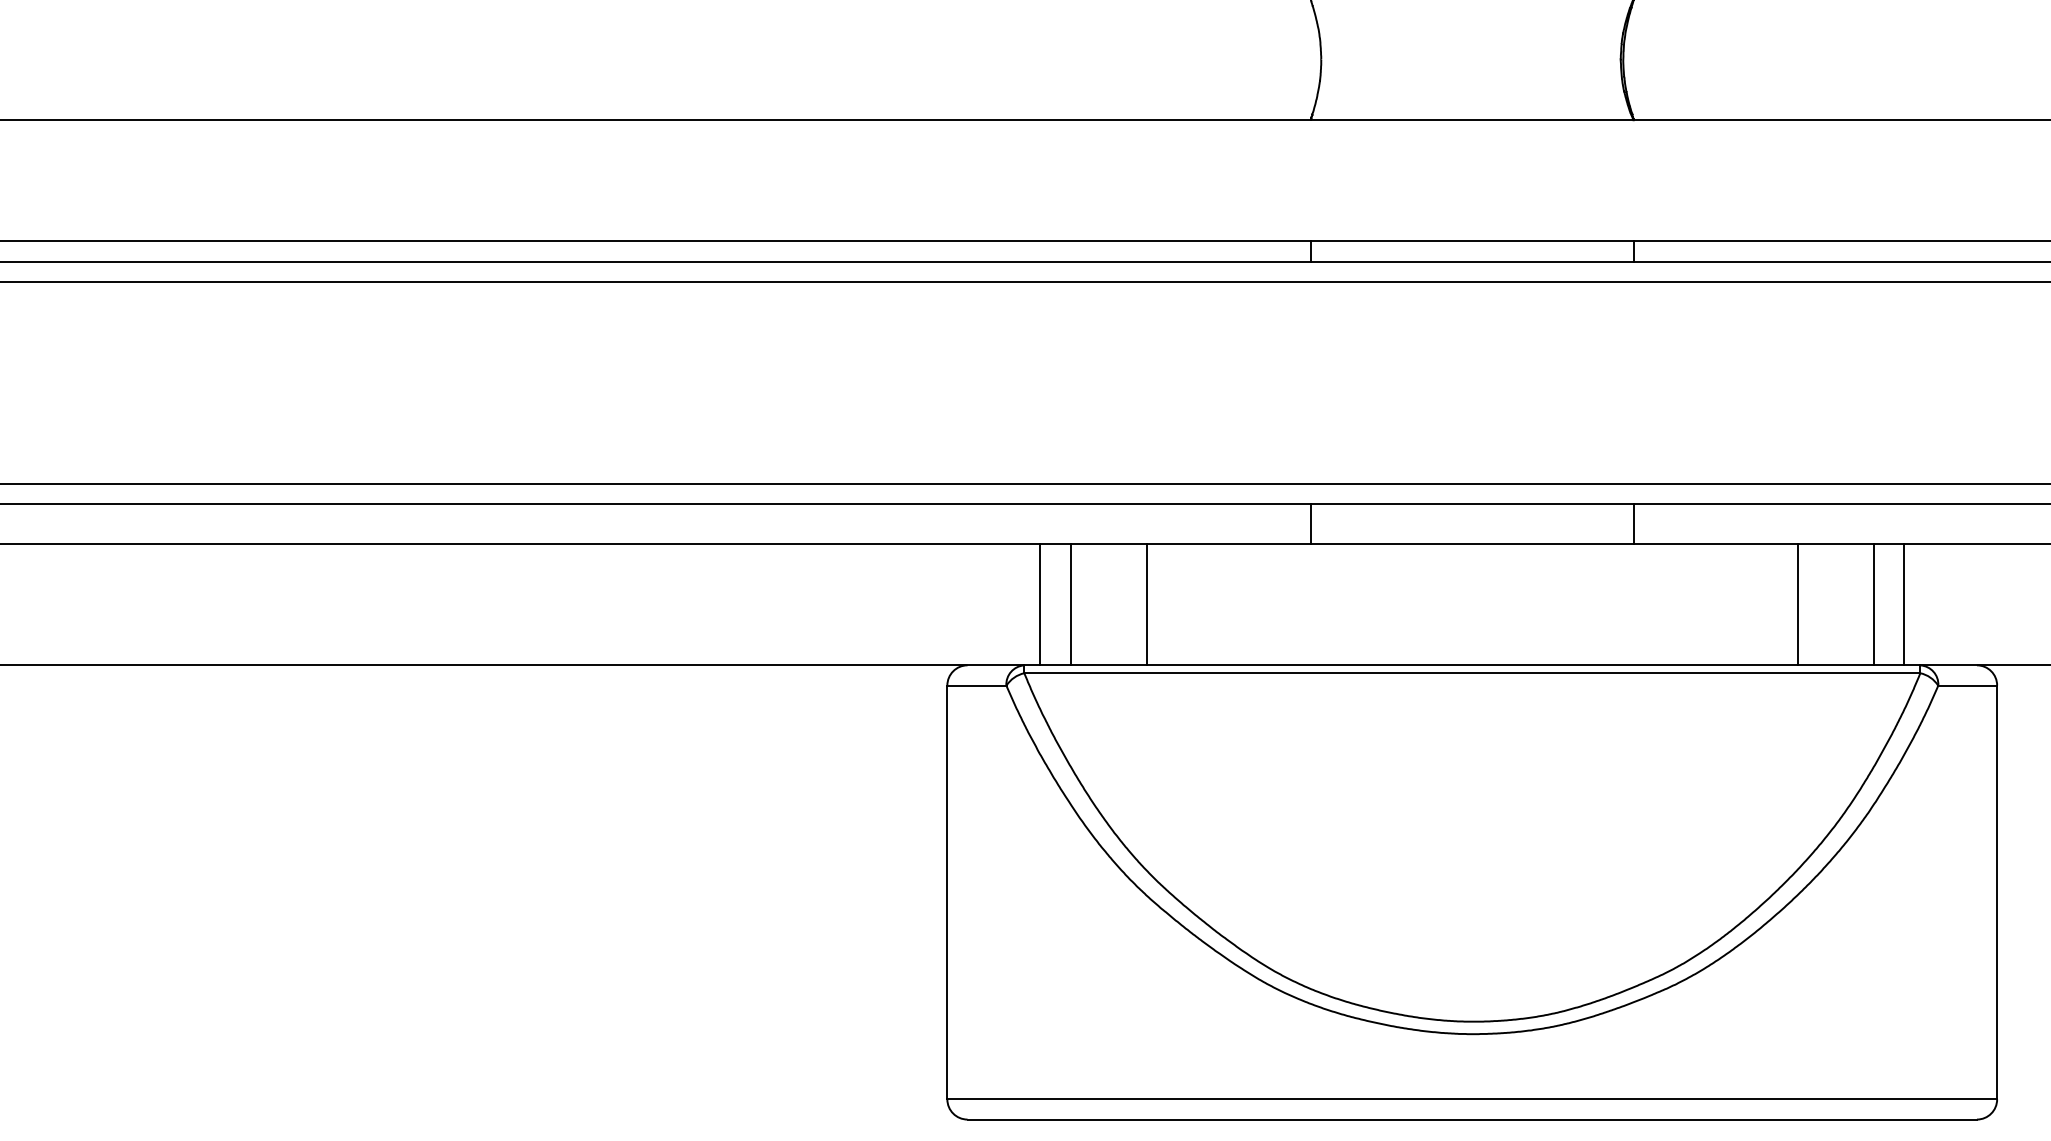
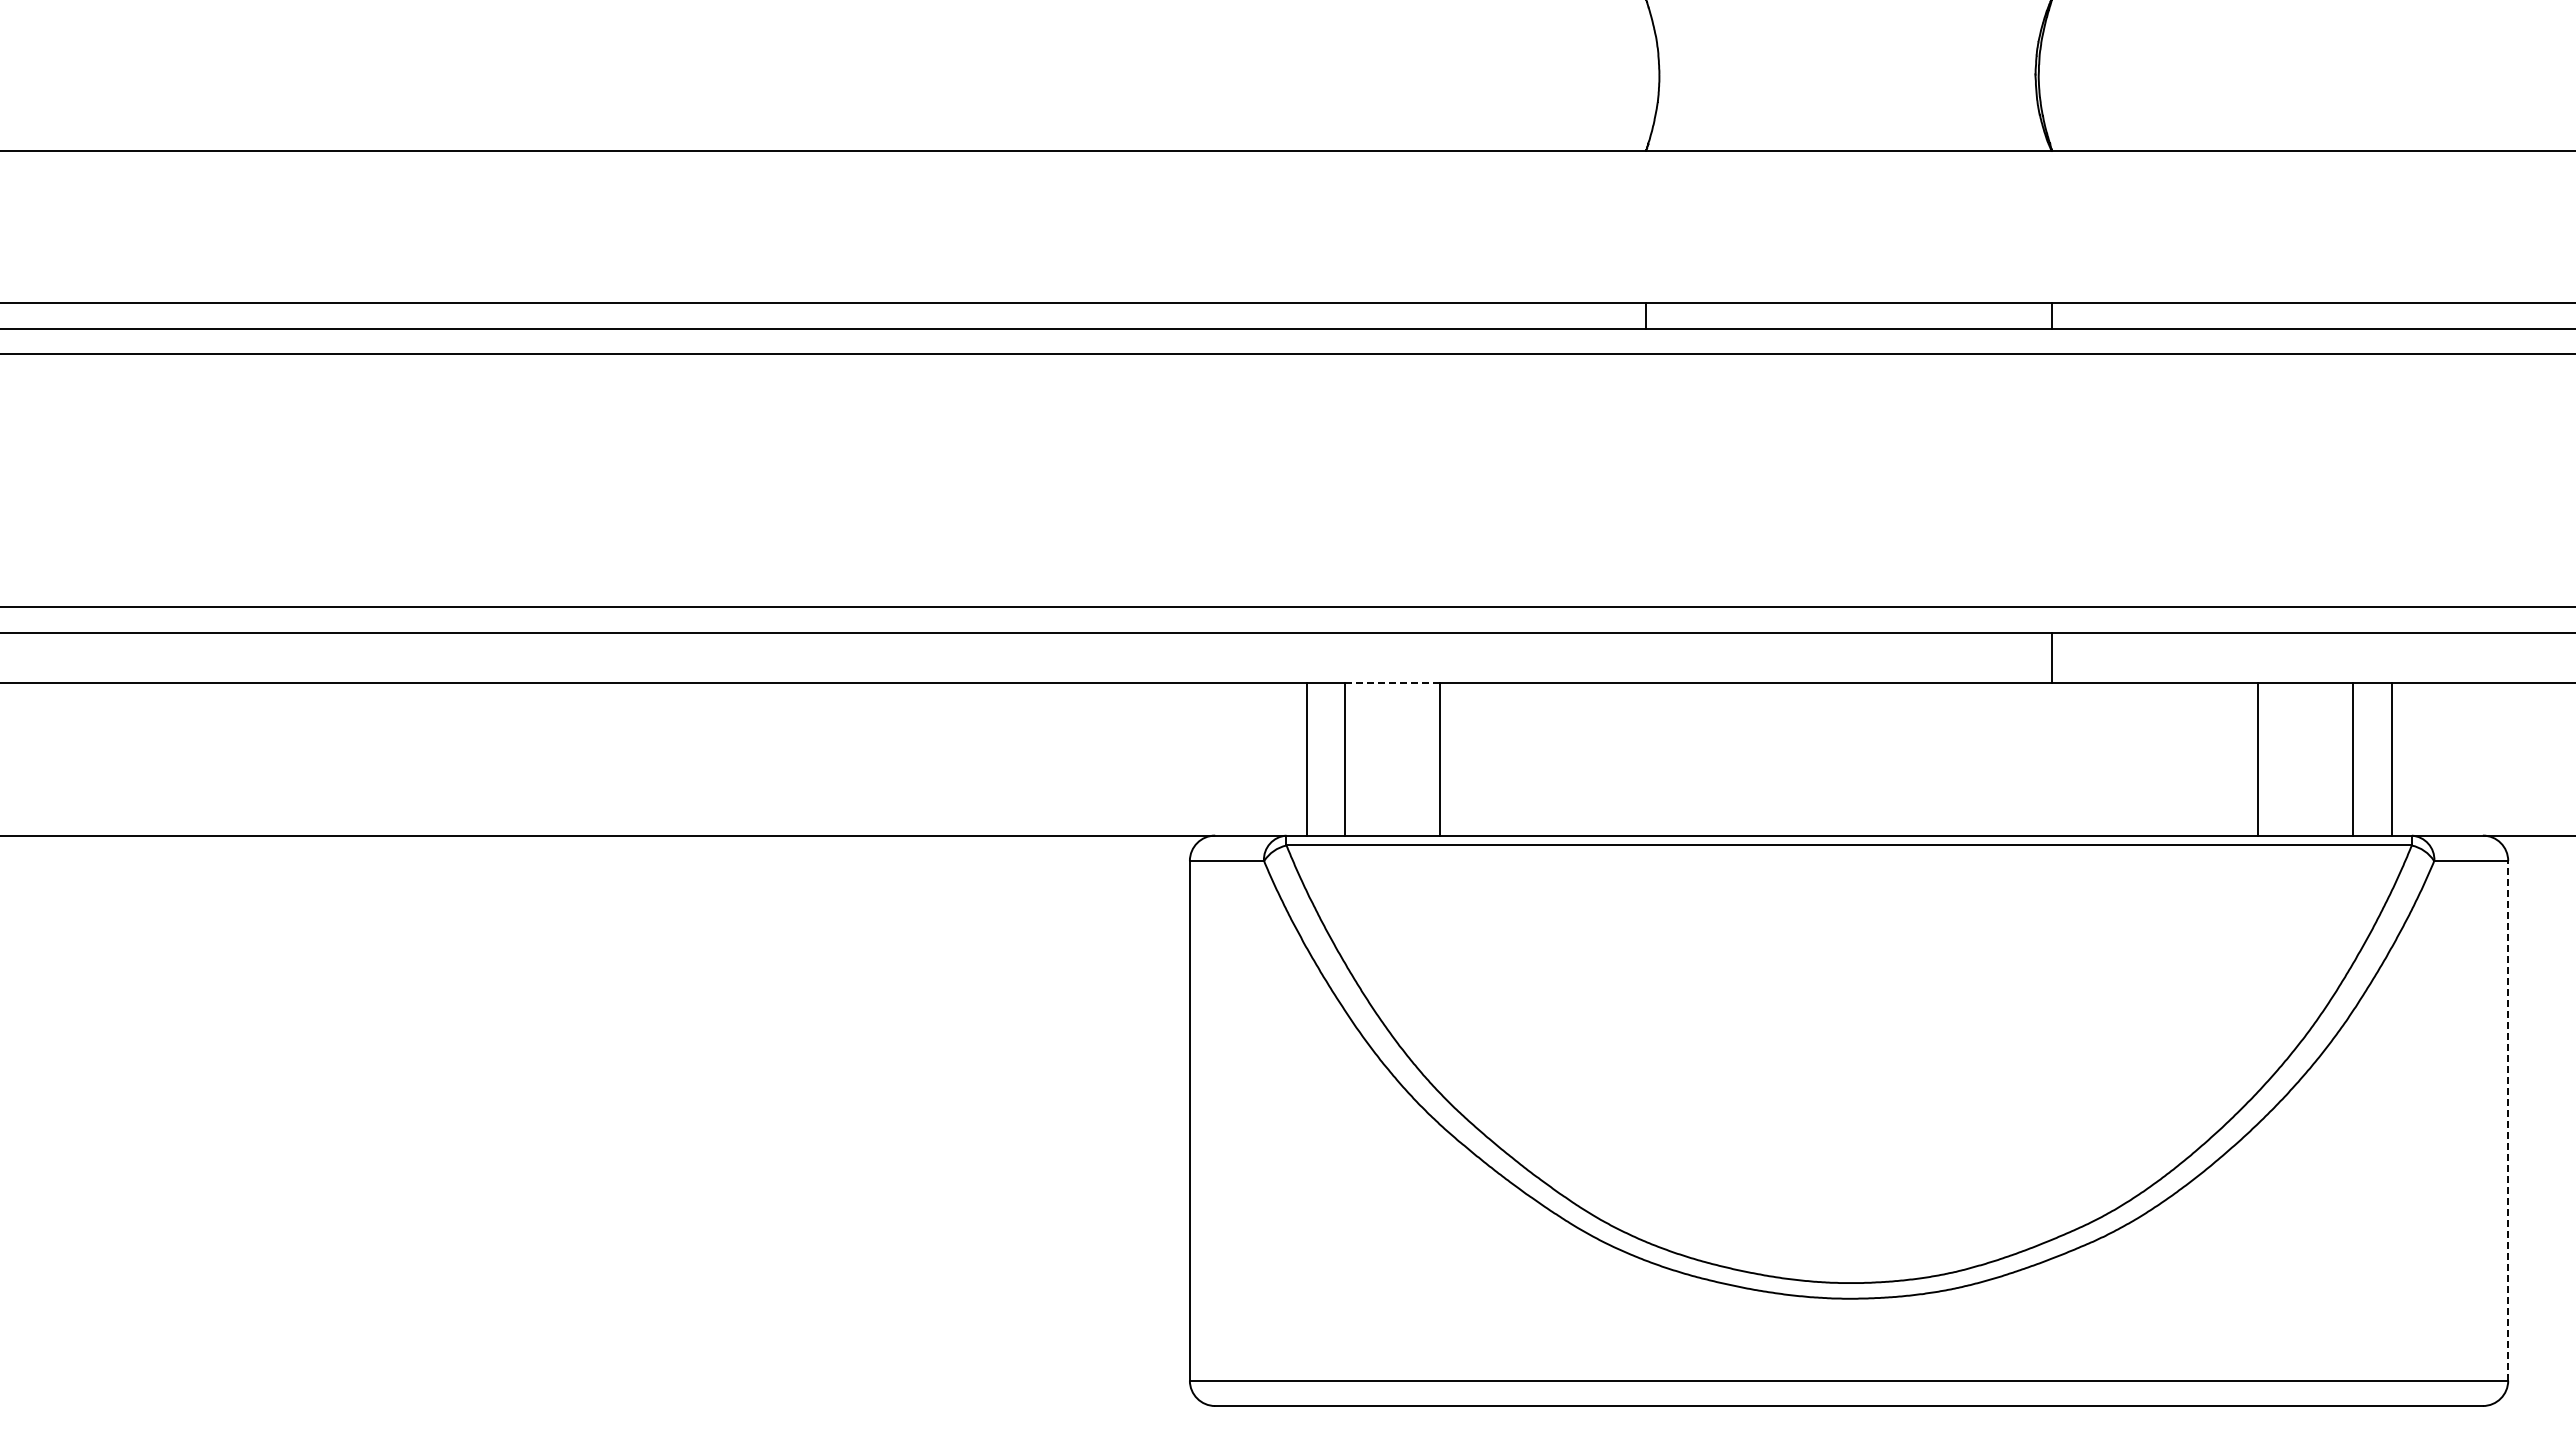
line: (1310, 523) -> (1646, 657), removed
line: (1108, 544) -> (1392, 683), solid -> dashed
line: (1997, 892) -> (2508, 1120), solid -> dashed

